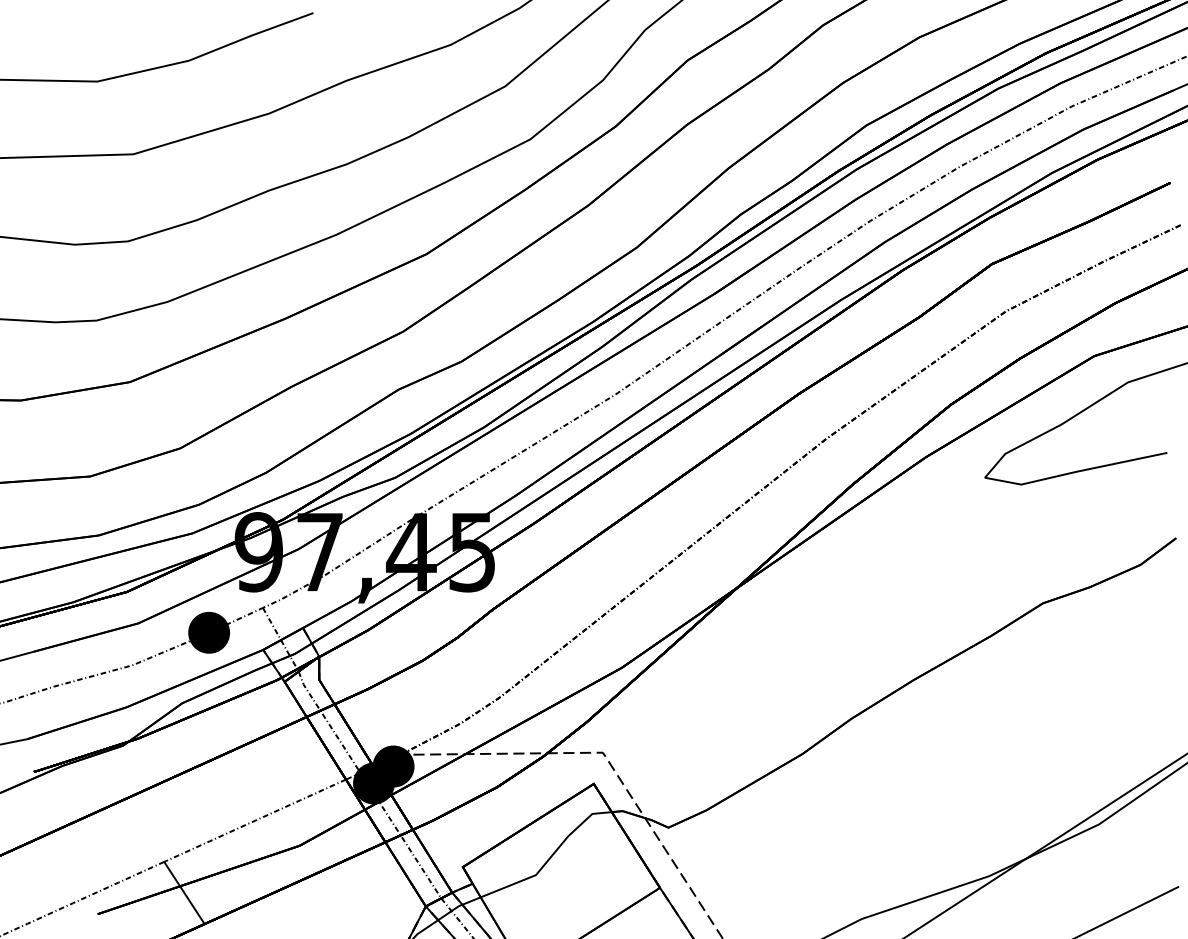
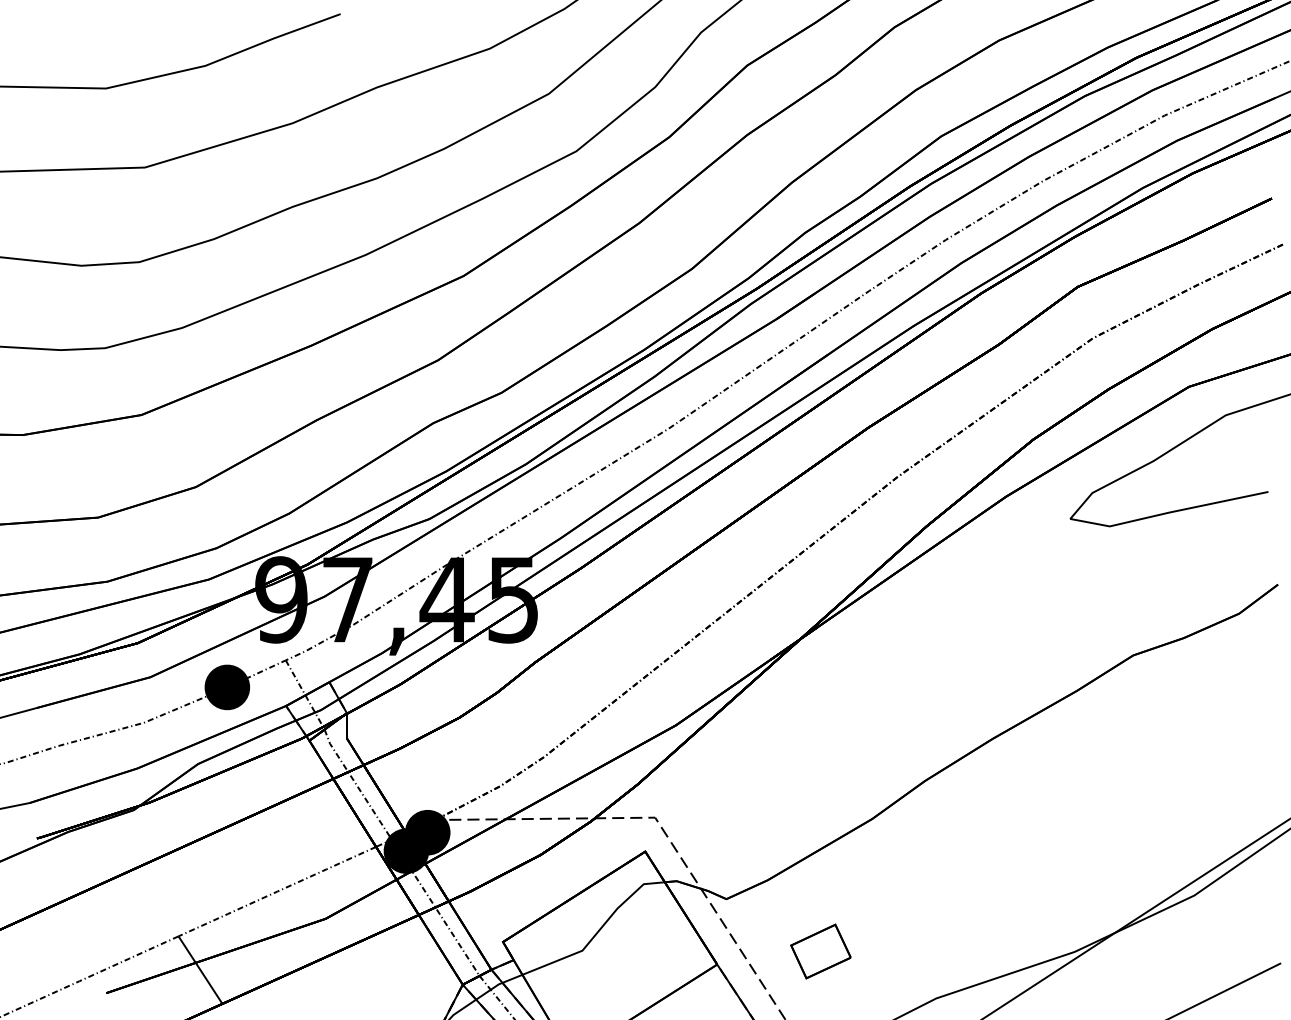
part: (755, 875) -> (820, 951), added

